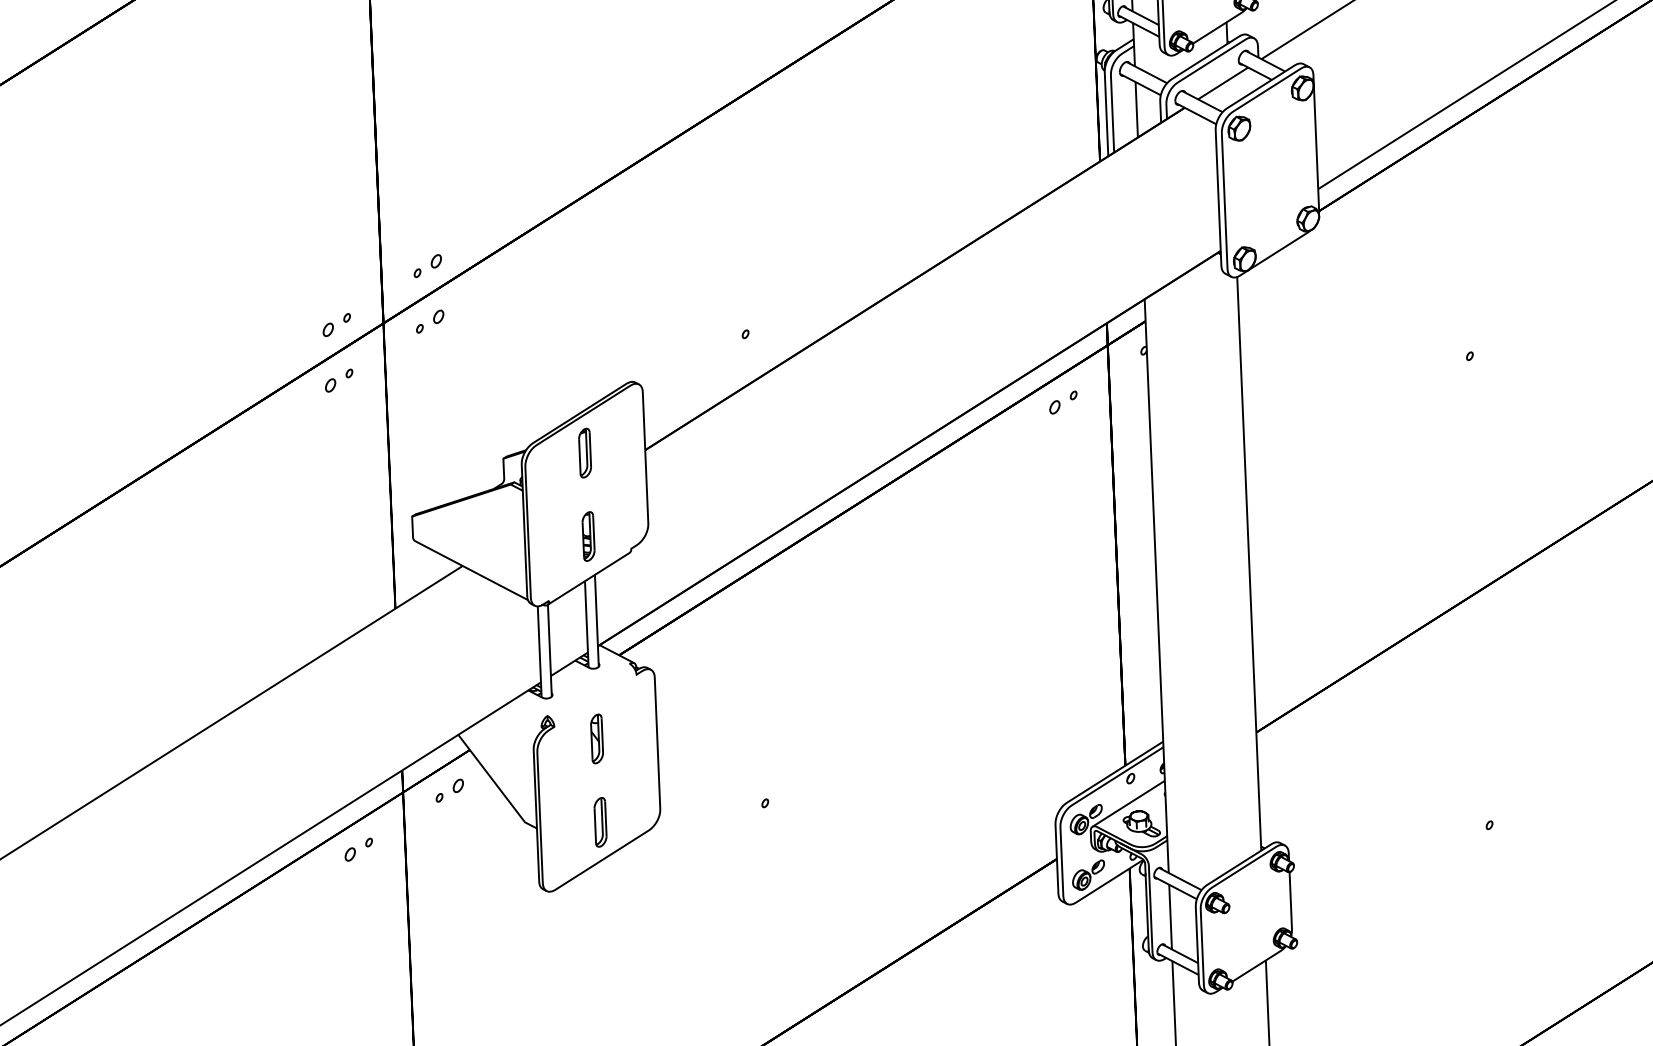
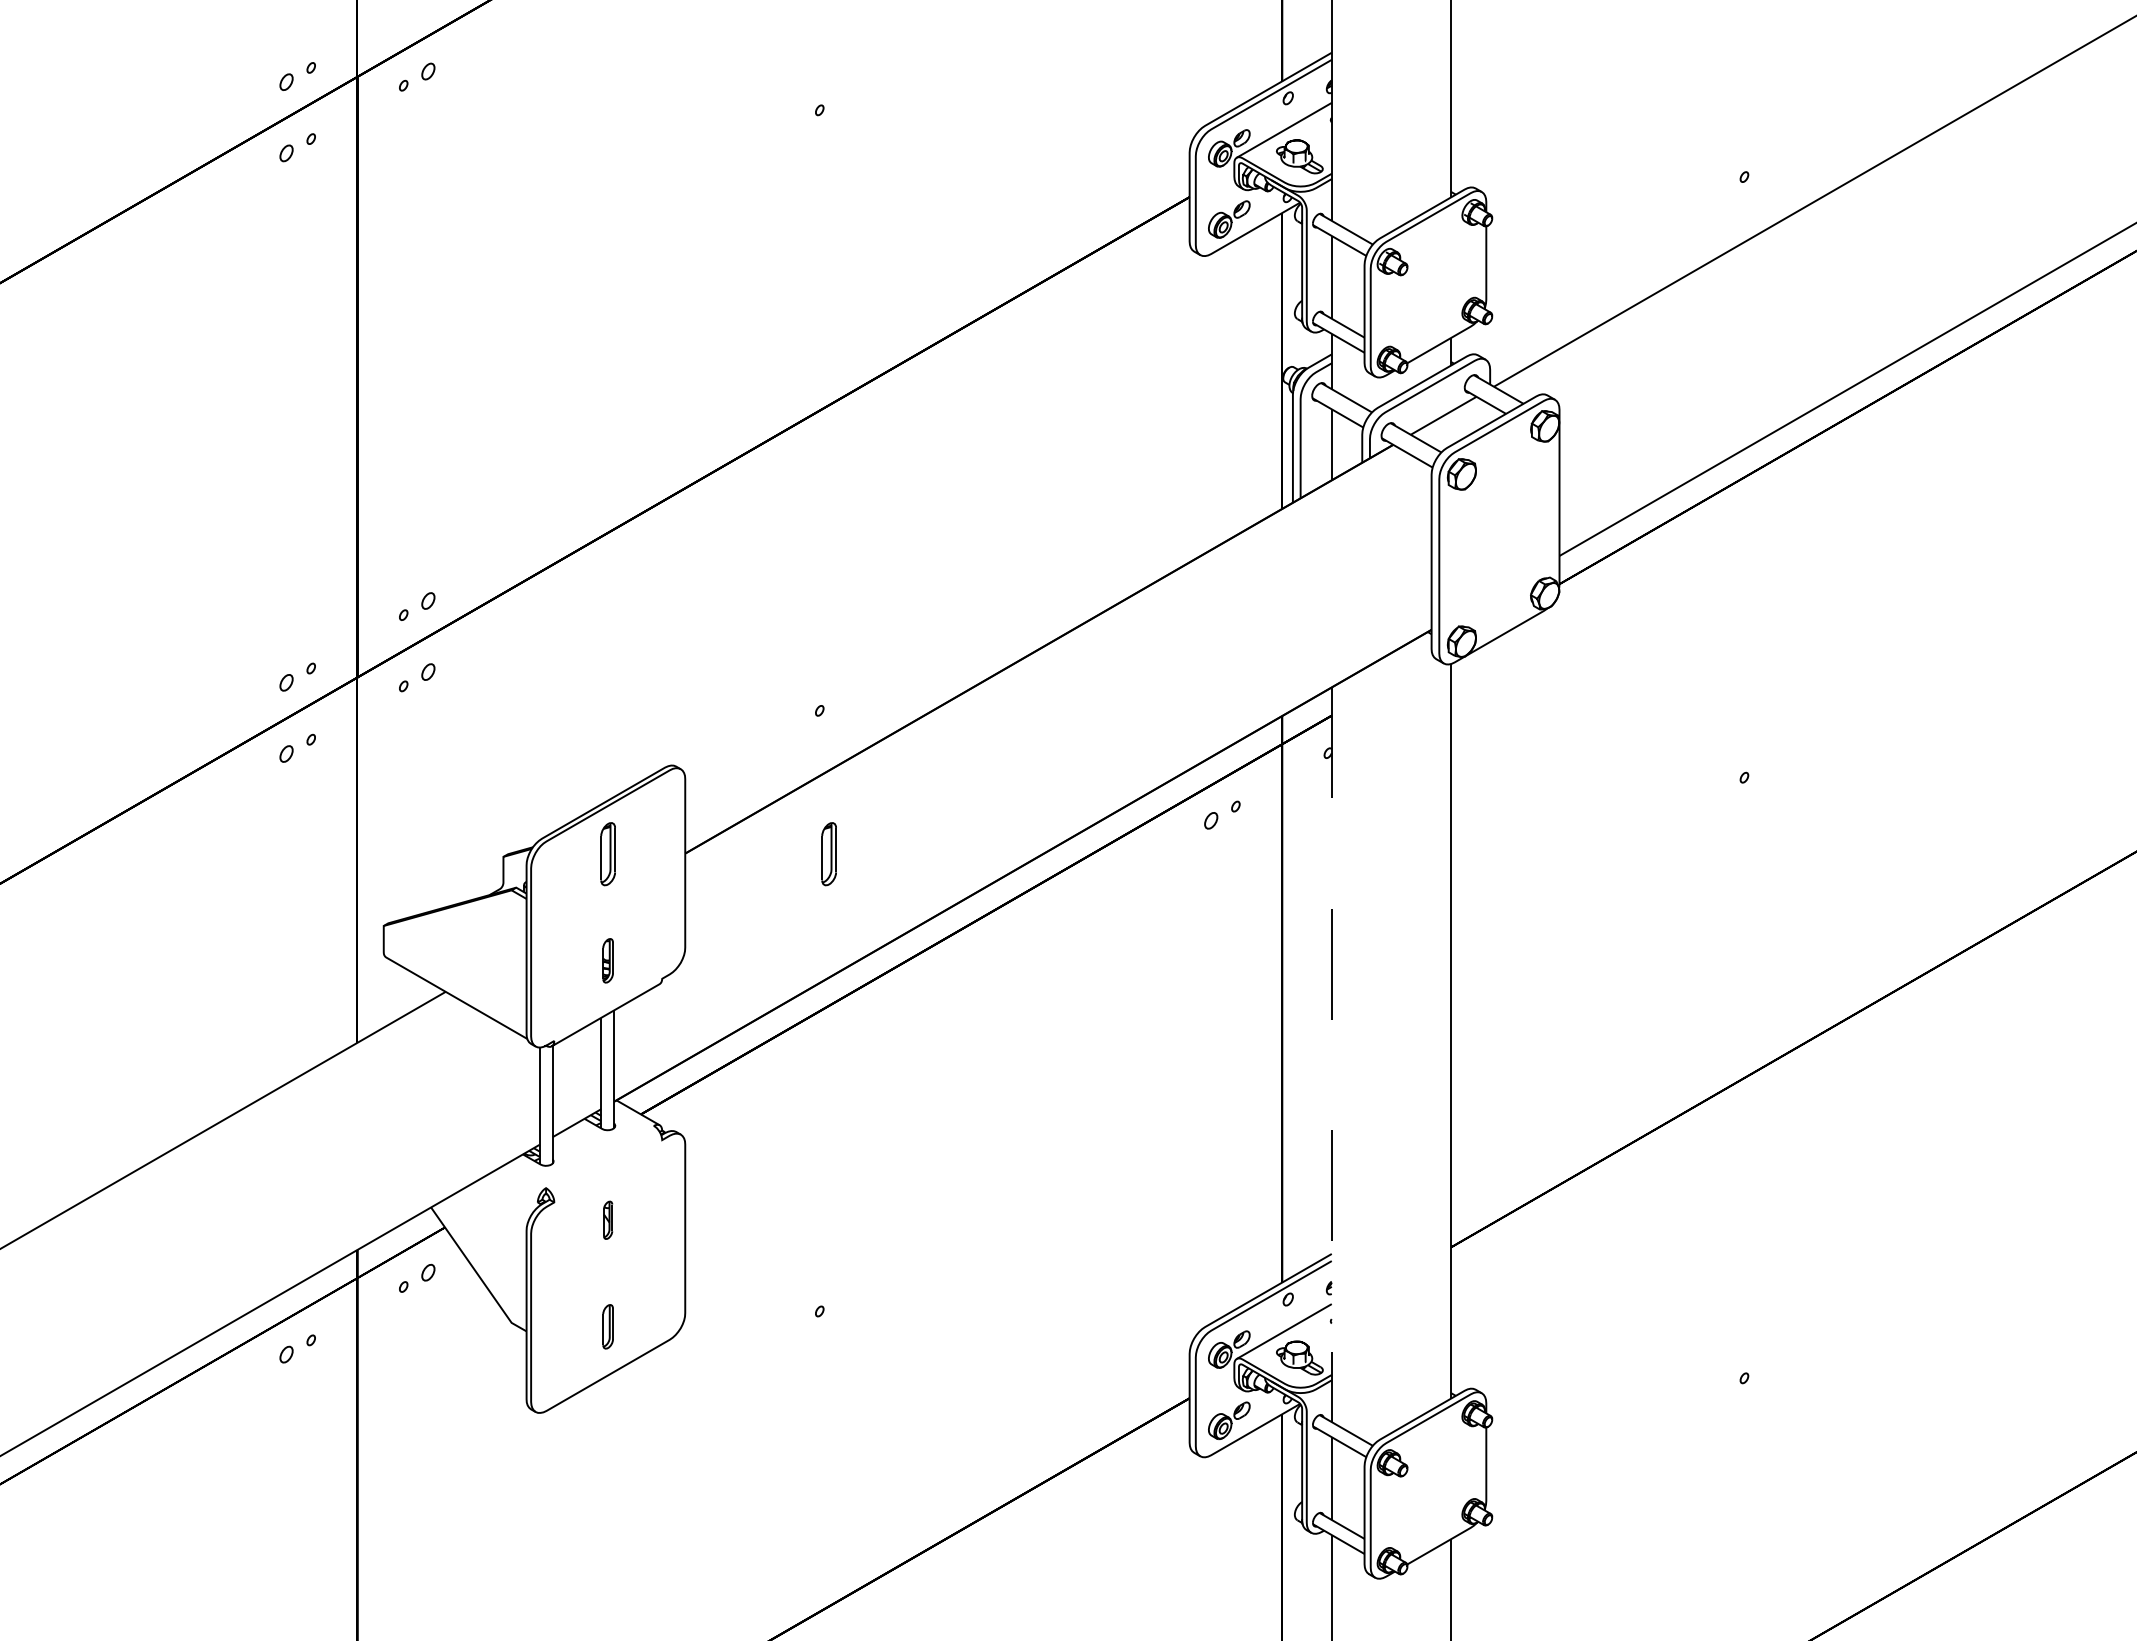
part: (757, 446) -> (828, 854), added
part: (588, 536) -> (607, 960), size x0.7
line: (1156, 586) -> (1331, 1055), solid -> dashed
part: (596, 739) -> (607, 1220), size x0.6
part: (600, 822) -> (607, 1326), size x0.7

